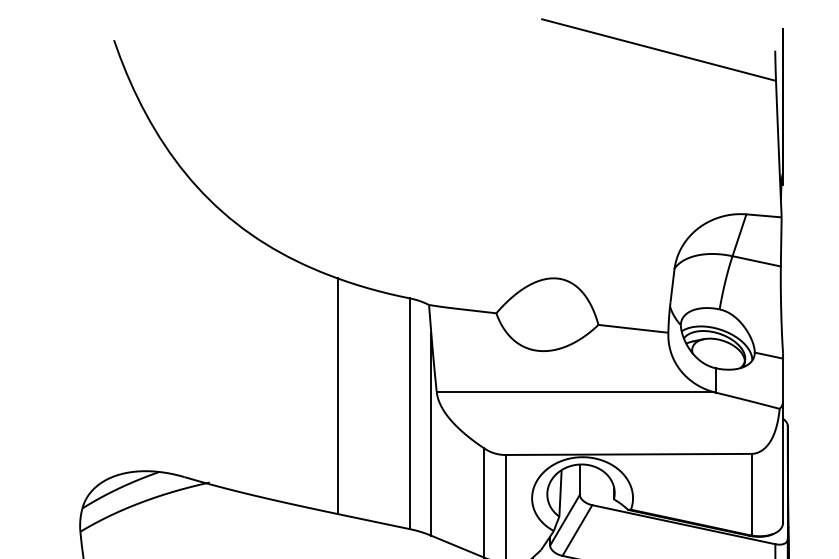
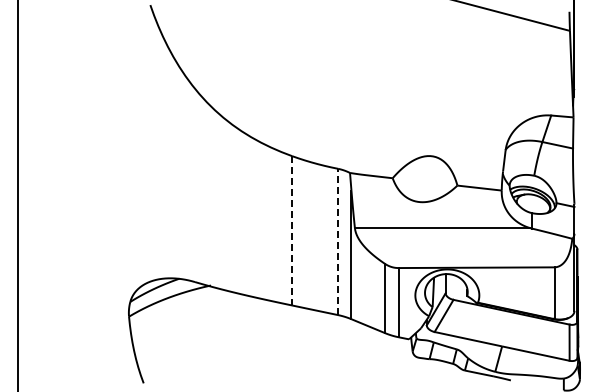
line: (338, 395) -> (292, 230), solid -> dashed
line: (410, 413) -> (338, 241), solid -> dashed

